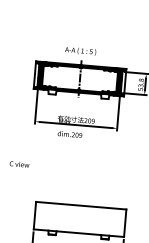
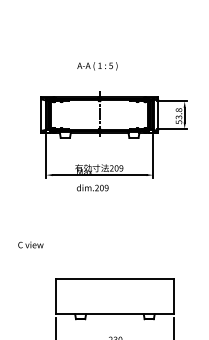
text: (80, 51) -> (97, 66), moved
text: (19, 163) -> (30, 244), moved

